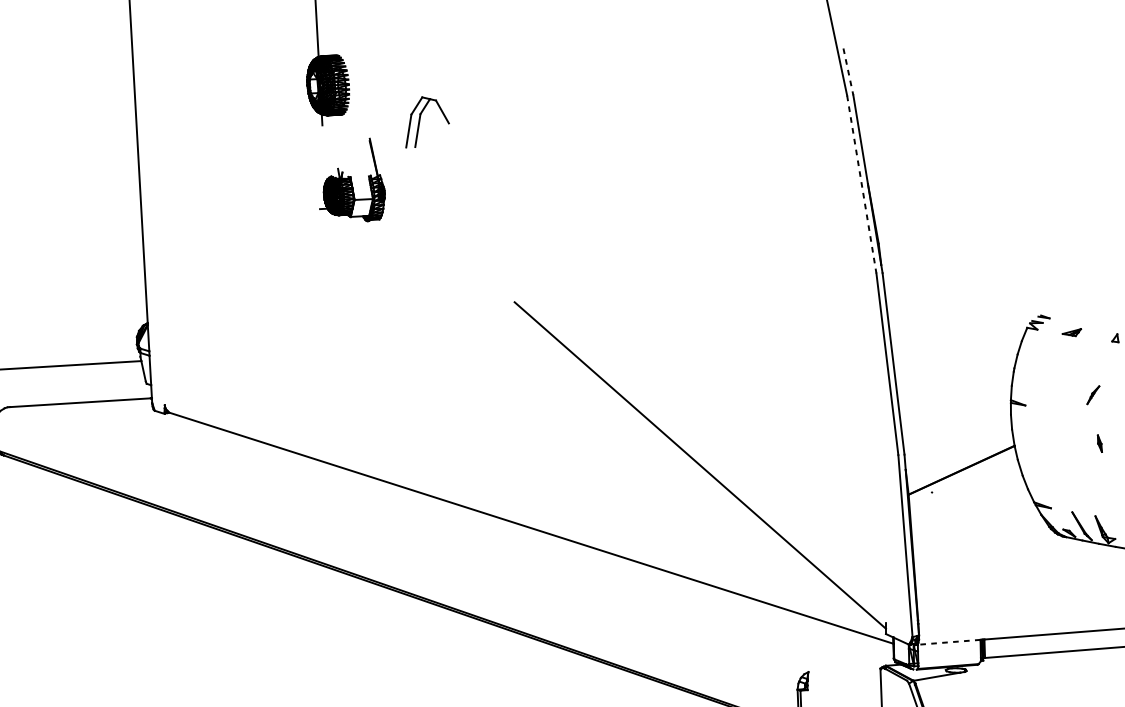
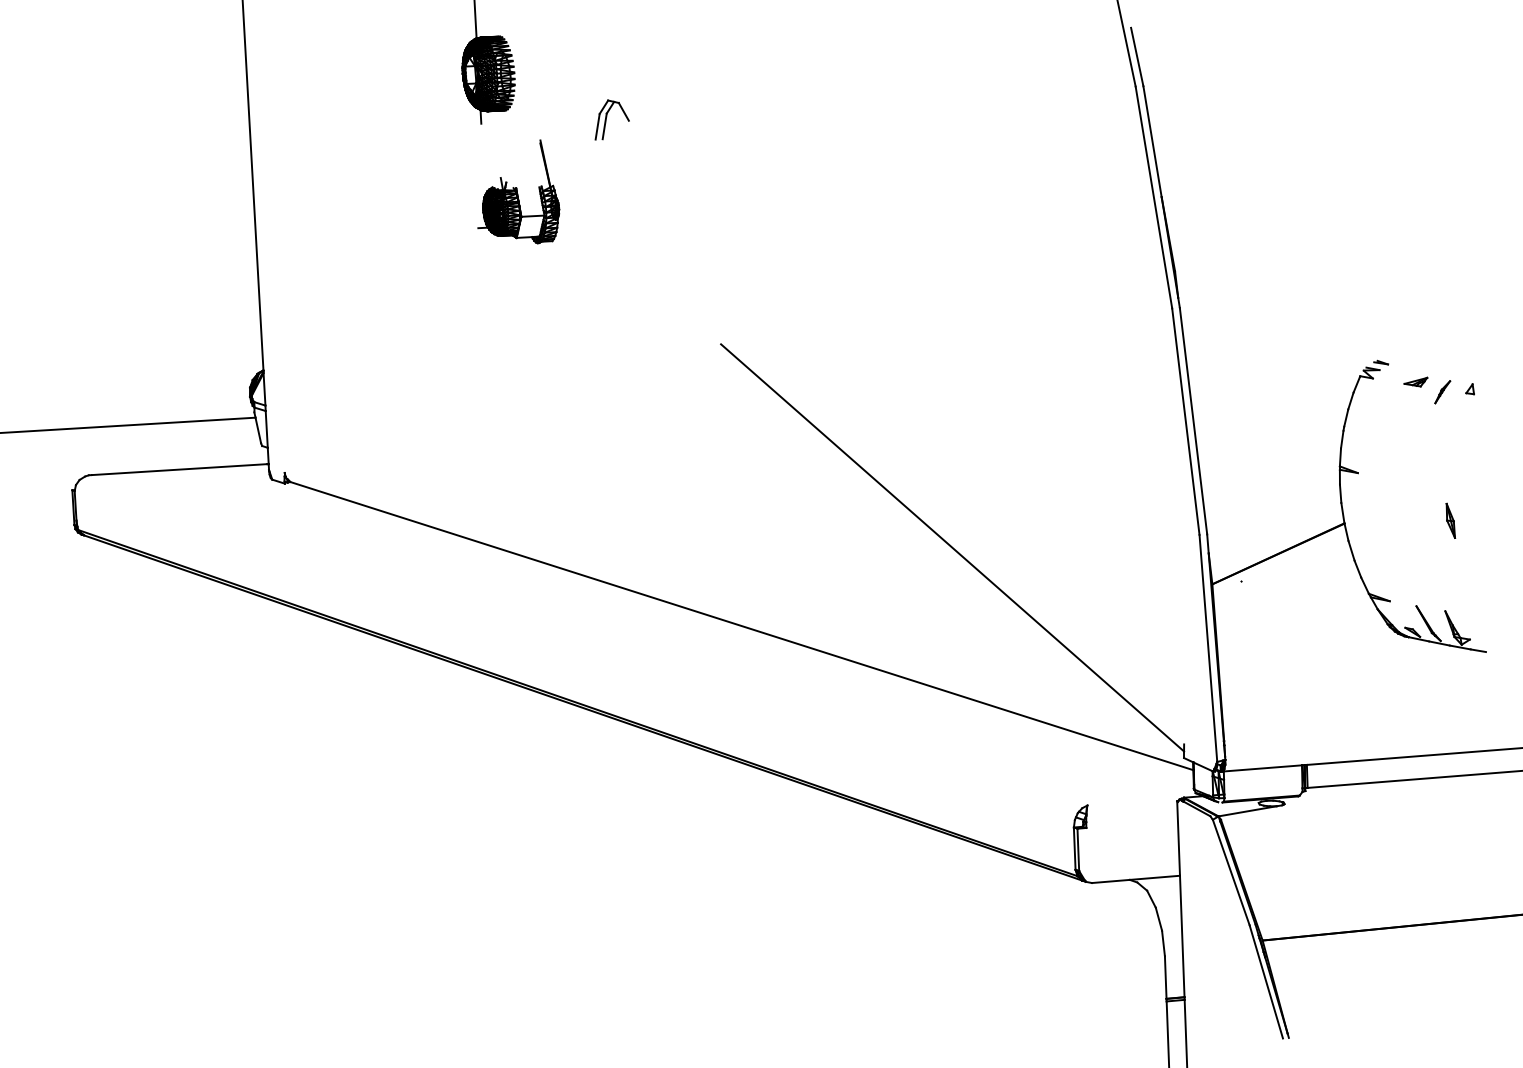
line: (848, 72) -> (1137, 57), dashed -> solid
part: (426, 121) -> (611, 119), size x0.62
line: (862, 185) -> (1154, 198), dashed -> solid
part: (1093, 395) -> (1442, 392), moved
part: (1099, 443) -> (1450, 520), size x1.67
line: (948, 642) -> (1262, 768), dashed -> solid

